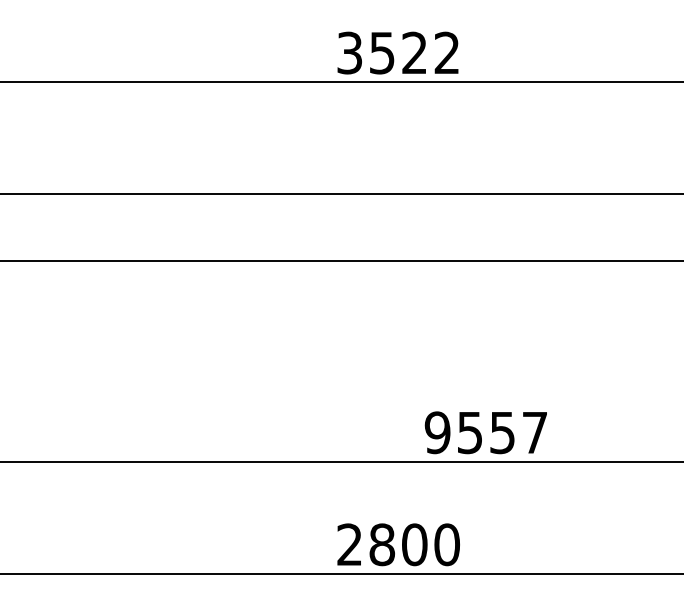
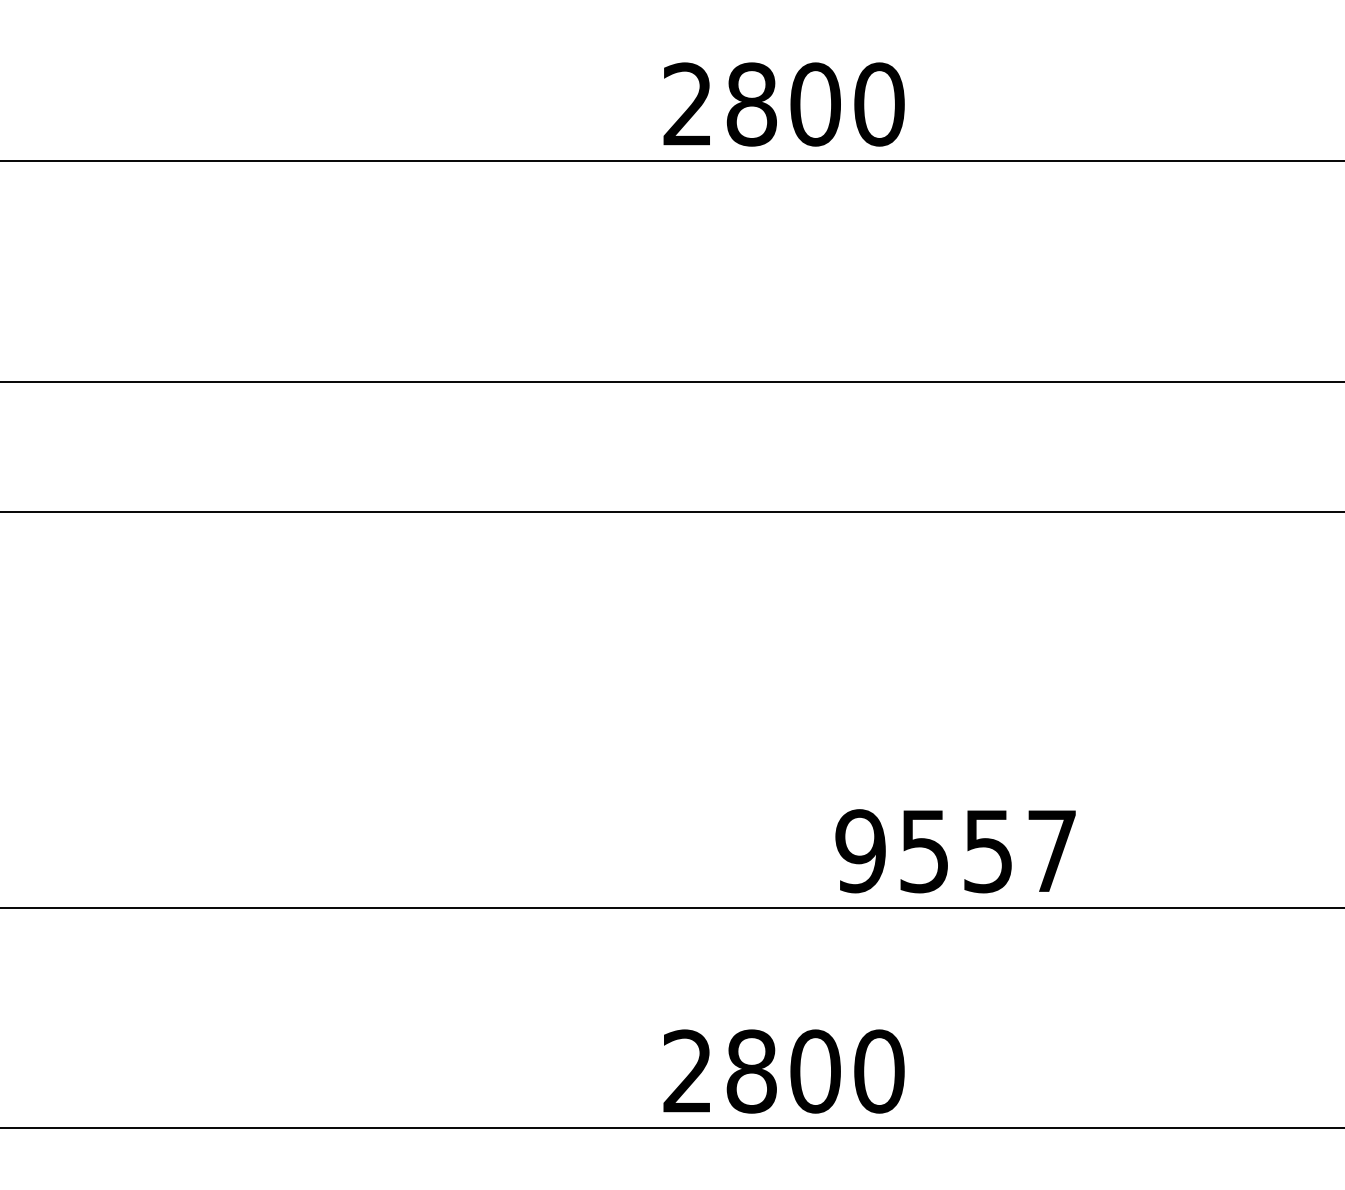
text: (398, 52) -> (783, 103), 3522 -> 2800

